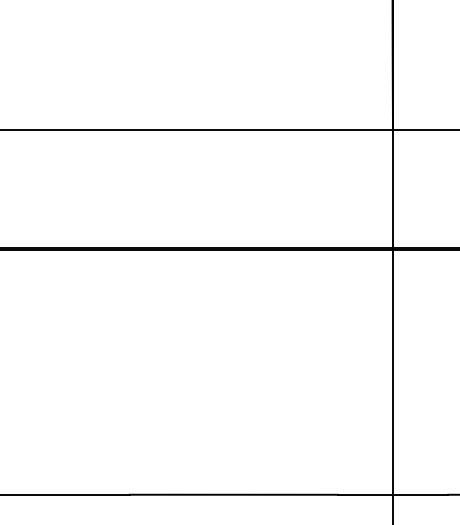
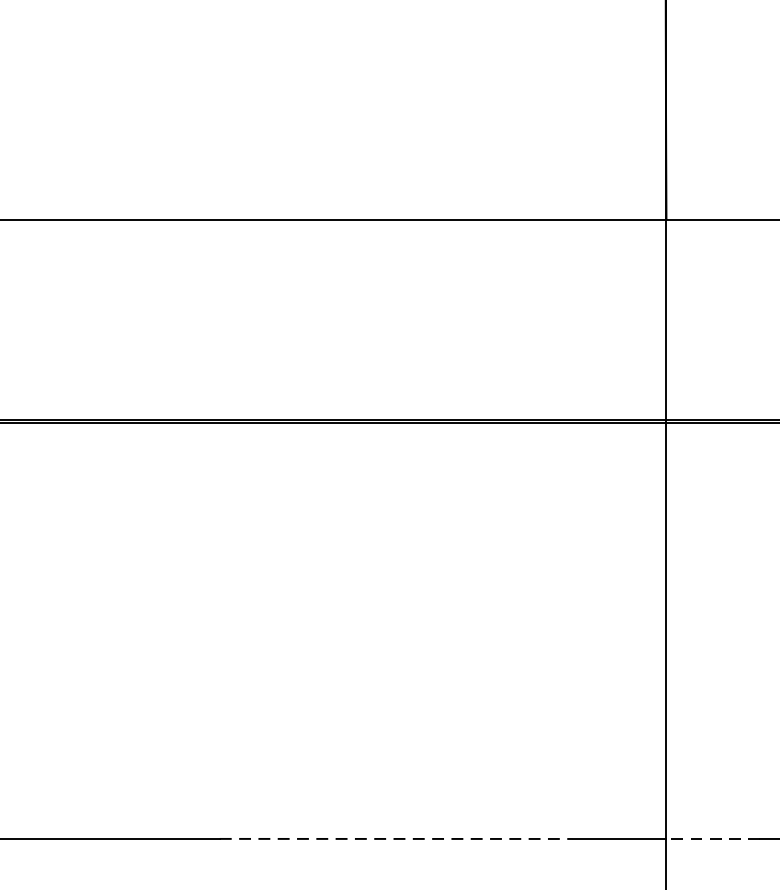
line: (233, 494) -> (395, 838), solid -> dashed
line: (420, 494) -> (713, 838), solid -> dashed

